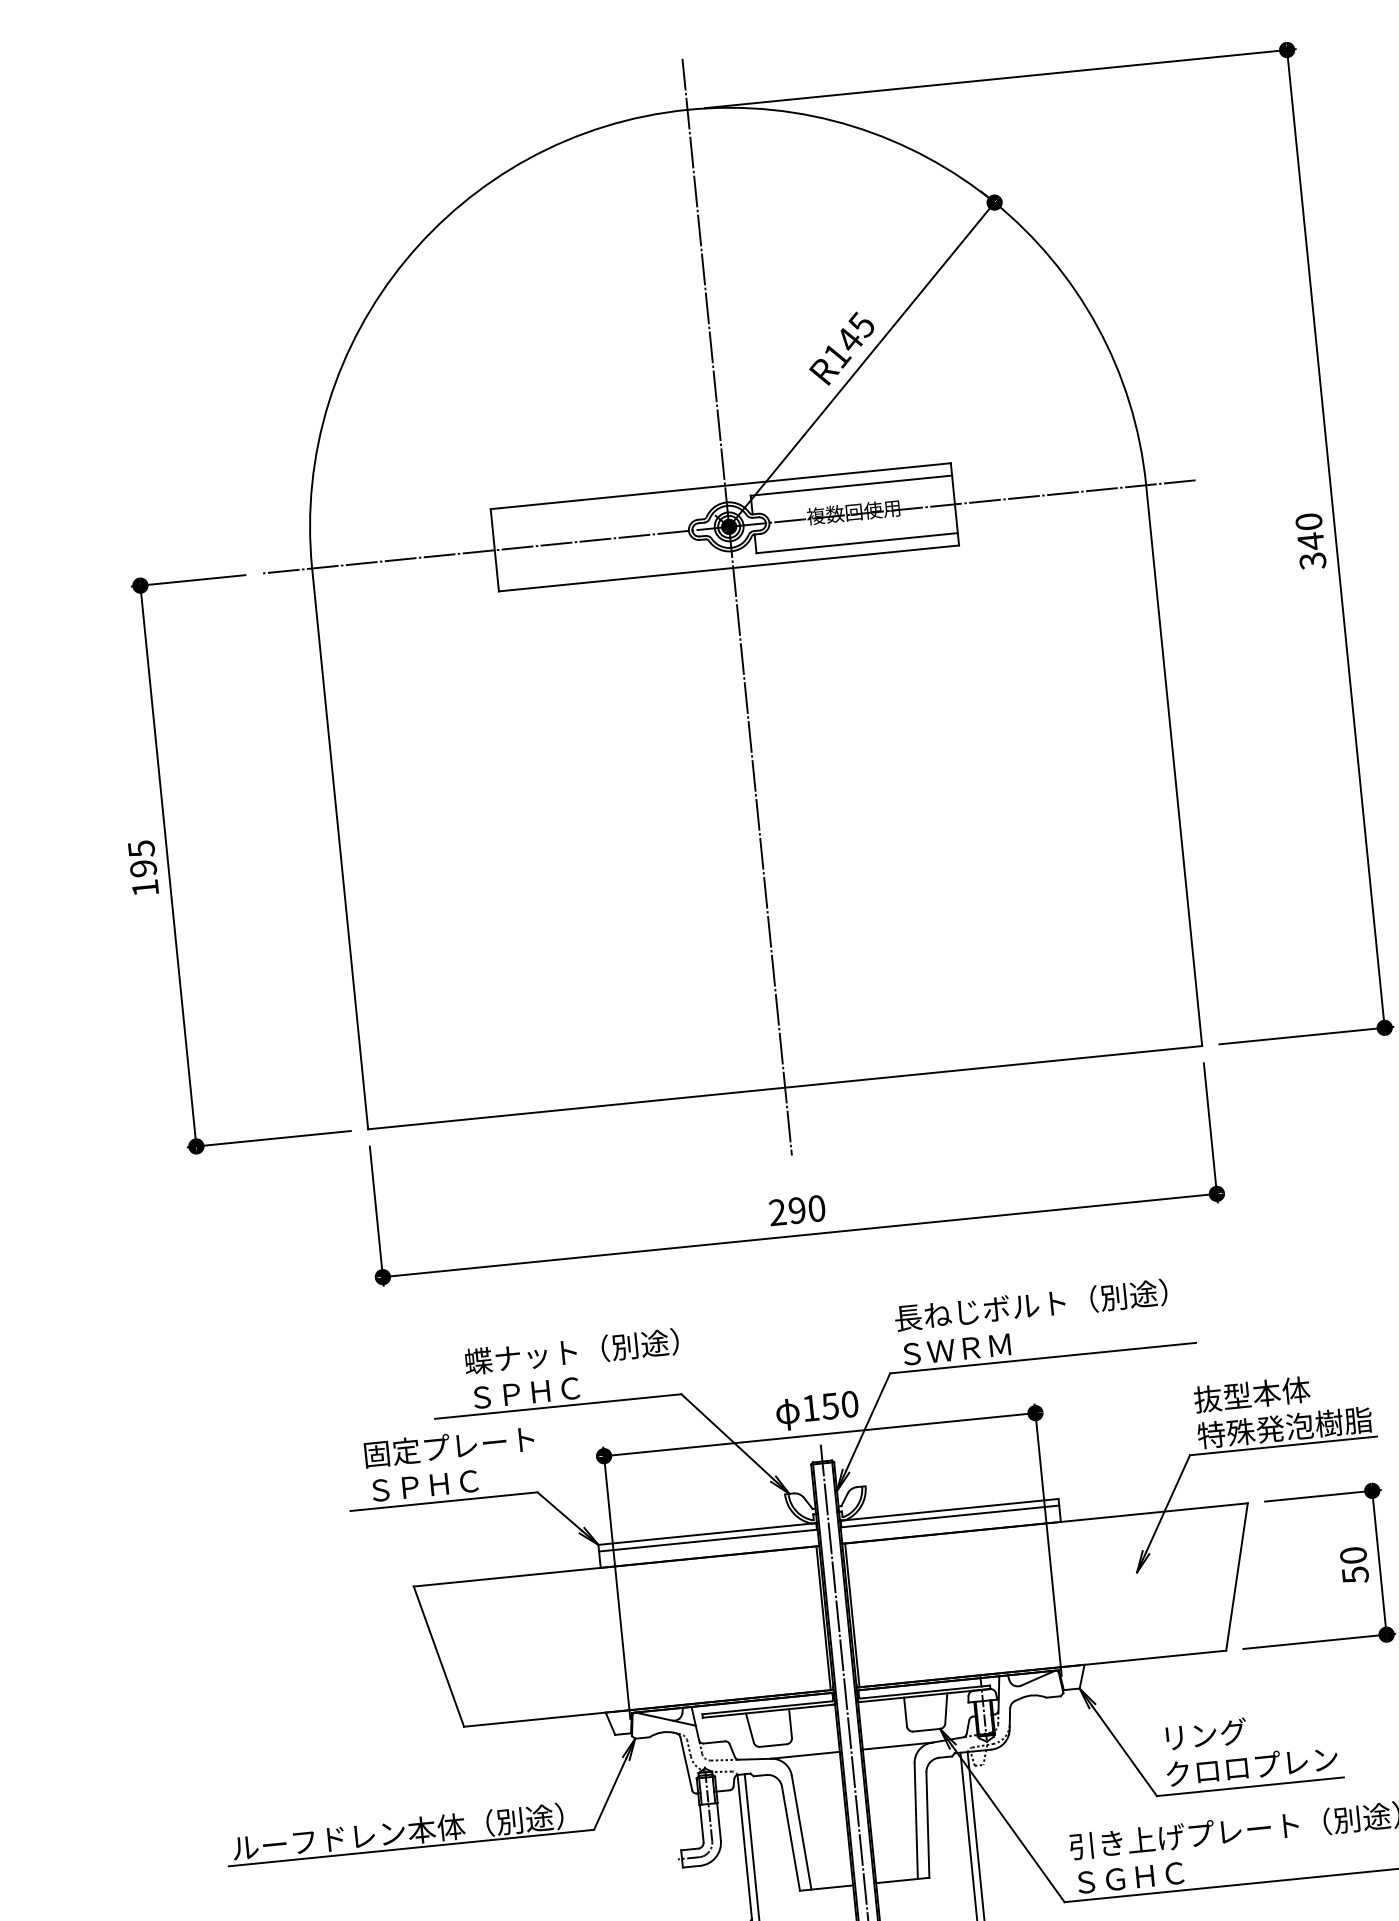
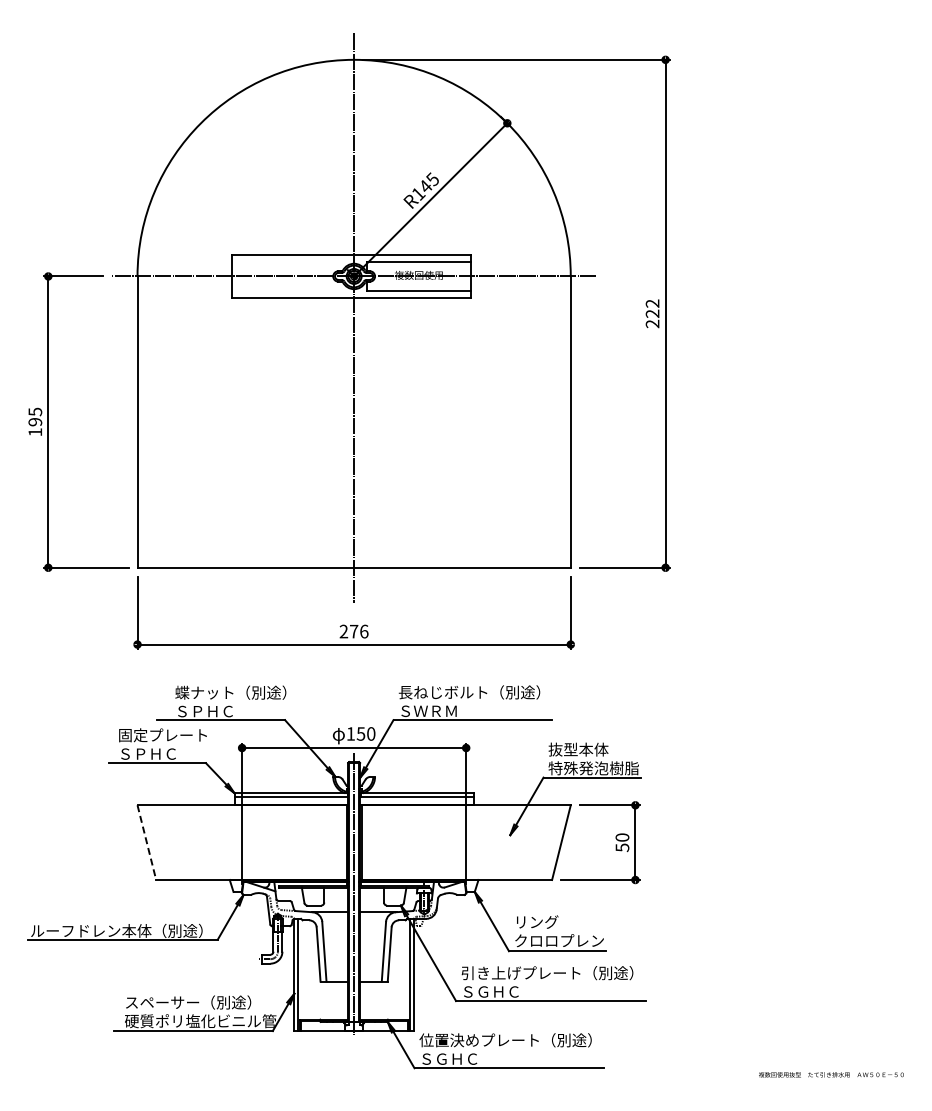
text: (1310, 540) -> (652, 313), 340 -> 222
text: (805, 1209) -> (358, 631), 290 -> 276
line: (438, 1658) -> (146, 843), solid -> dashed

